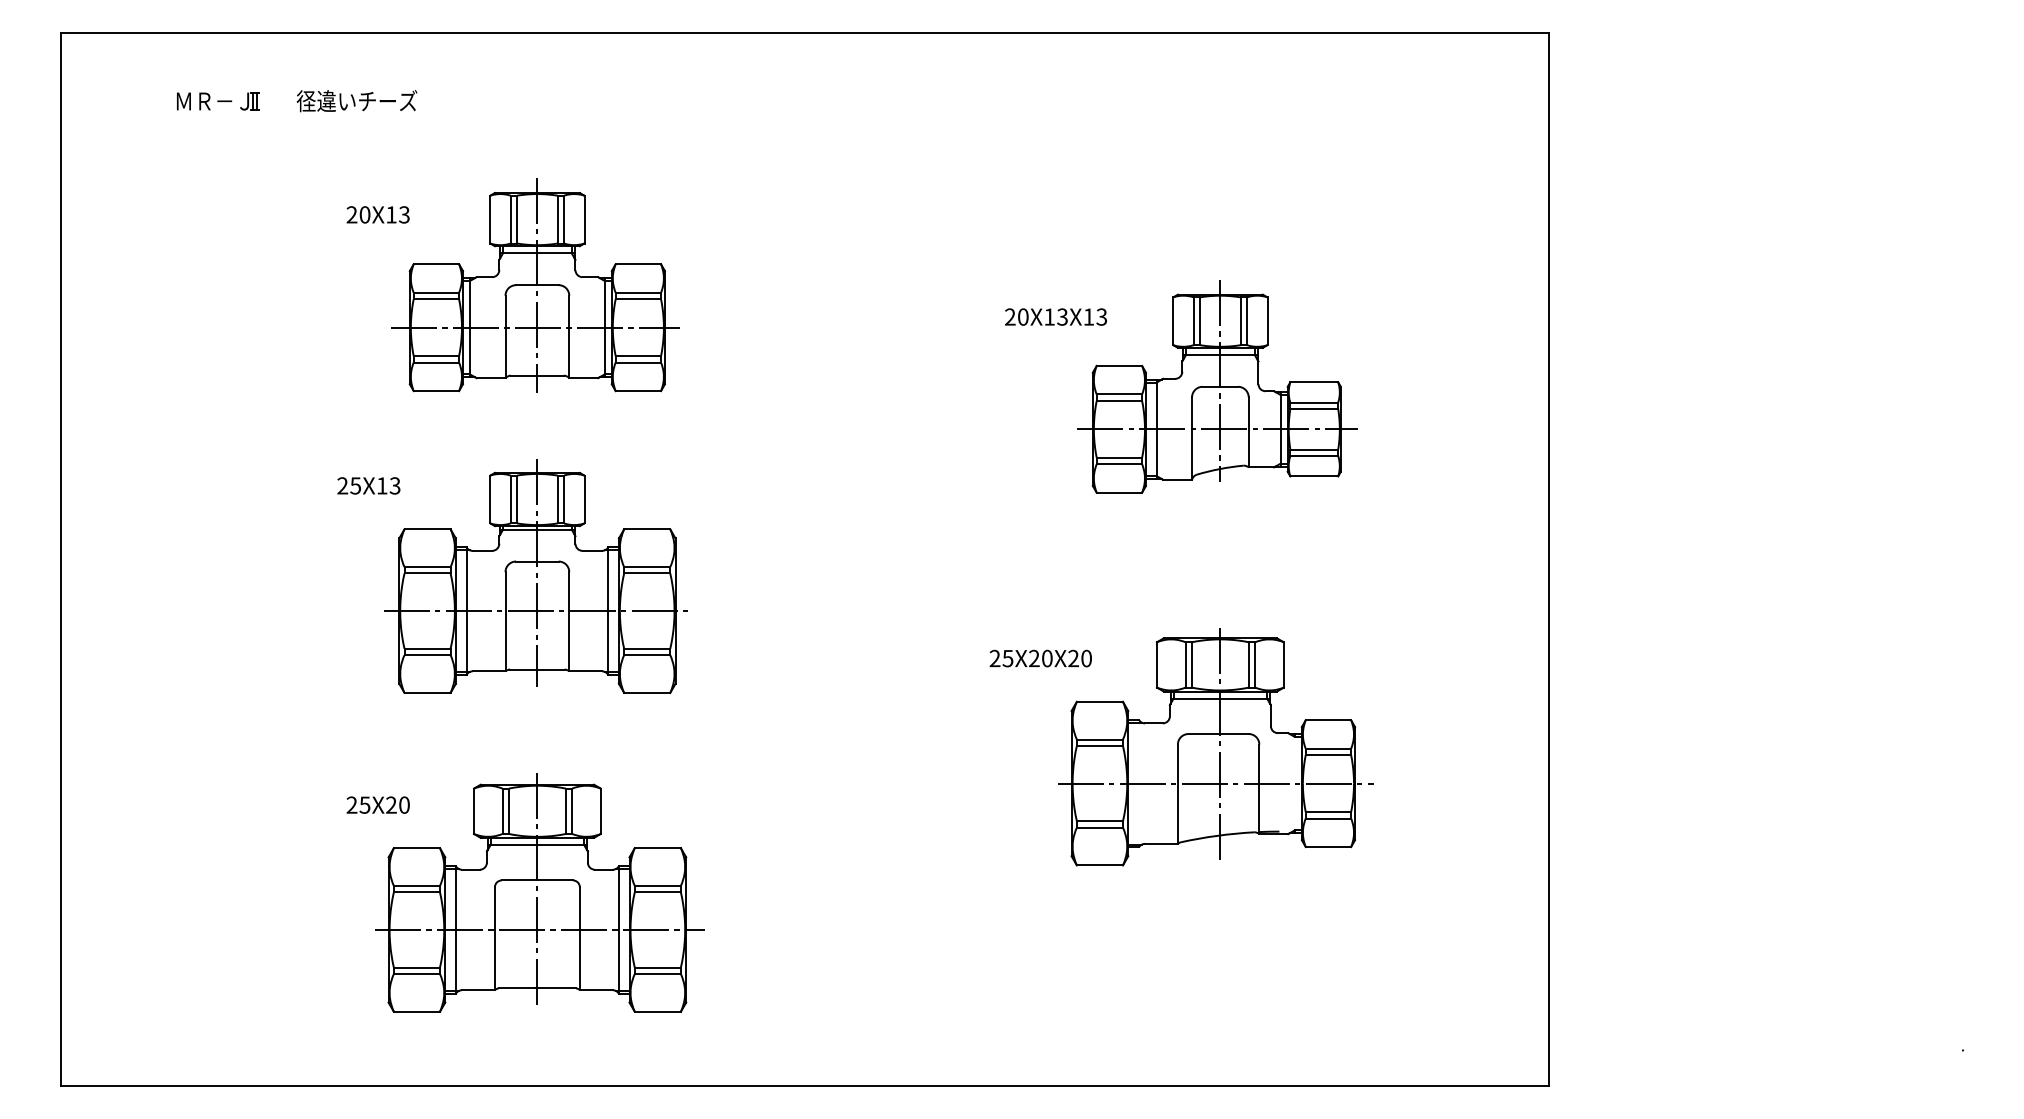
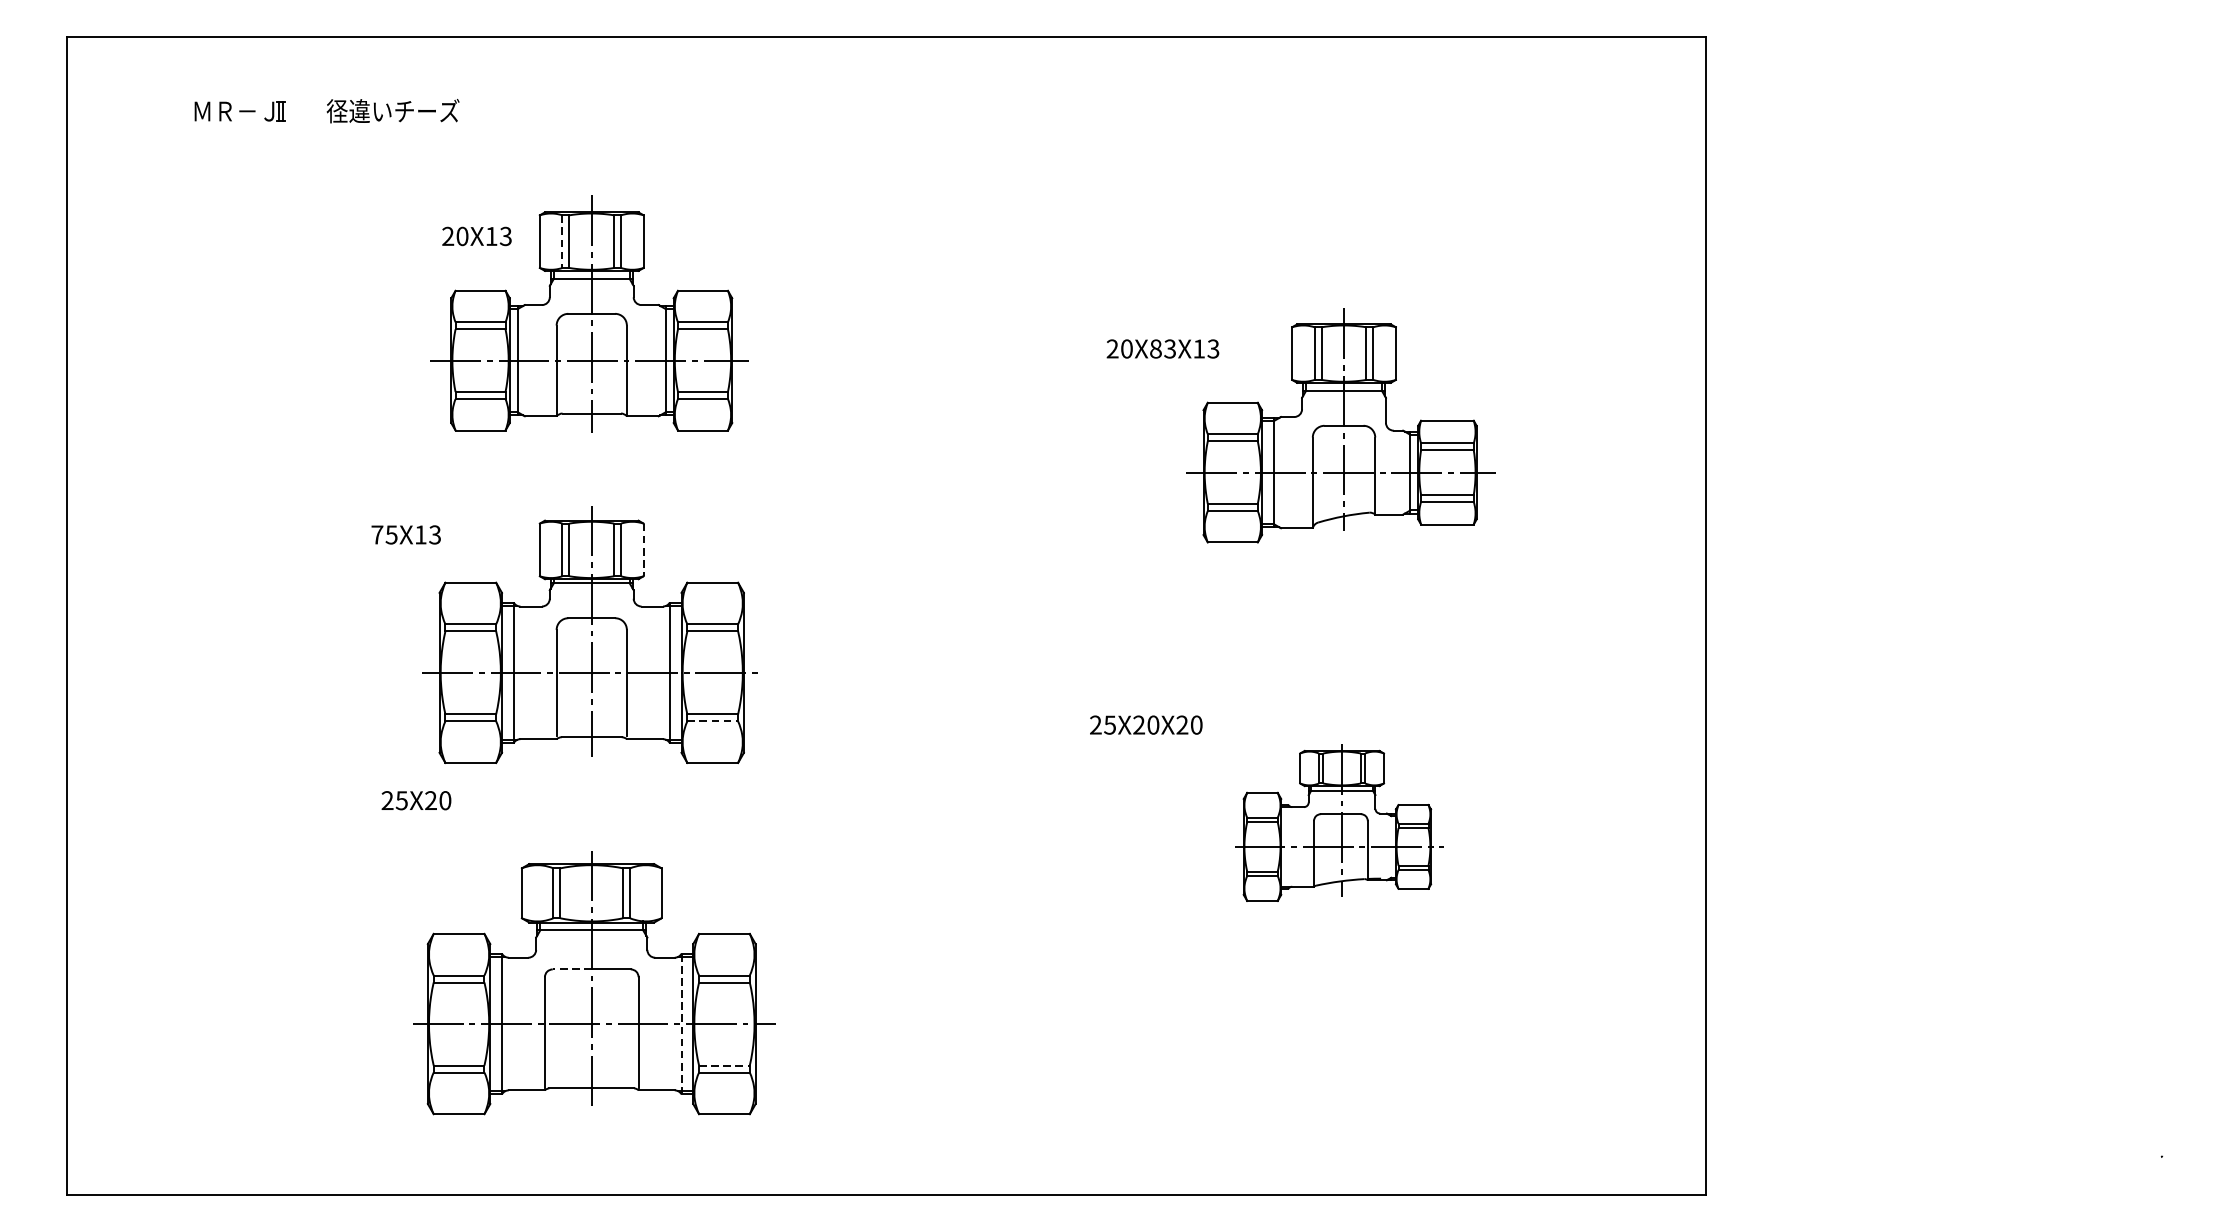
text: (377, 214) -> (476, 236), moved
line: (510, 219) -> (562, 241), solid -> dashed
text: (1049, 316) -> (1155, 348), 20X13X13 -> 20X83X13
text: (342, 485) -> (377, 534), 25X13 -> 75X13
line: (584, 499) -> (643, 549), solid -> dashed
line: (647, 655) -> (713, 721), solid -> dashed
part: (1215, 747) -> (1338, 823), size x0.6
text: (377, 804) -> (415, 799), moved
line: (519, 880) -> (572, 969), solid -> dashed
line: (618, 929) -> (681, 1023), solid -> dashed
line: (658, 967) -> (725, 1065), solid -> dashed

